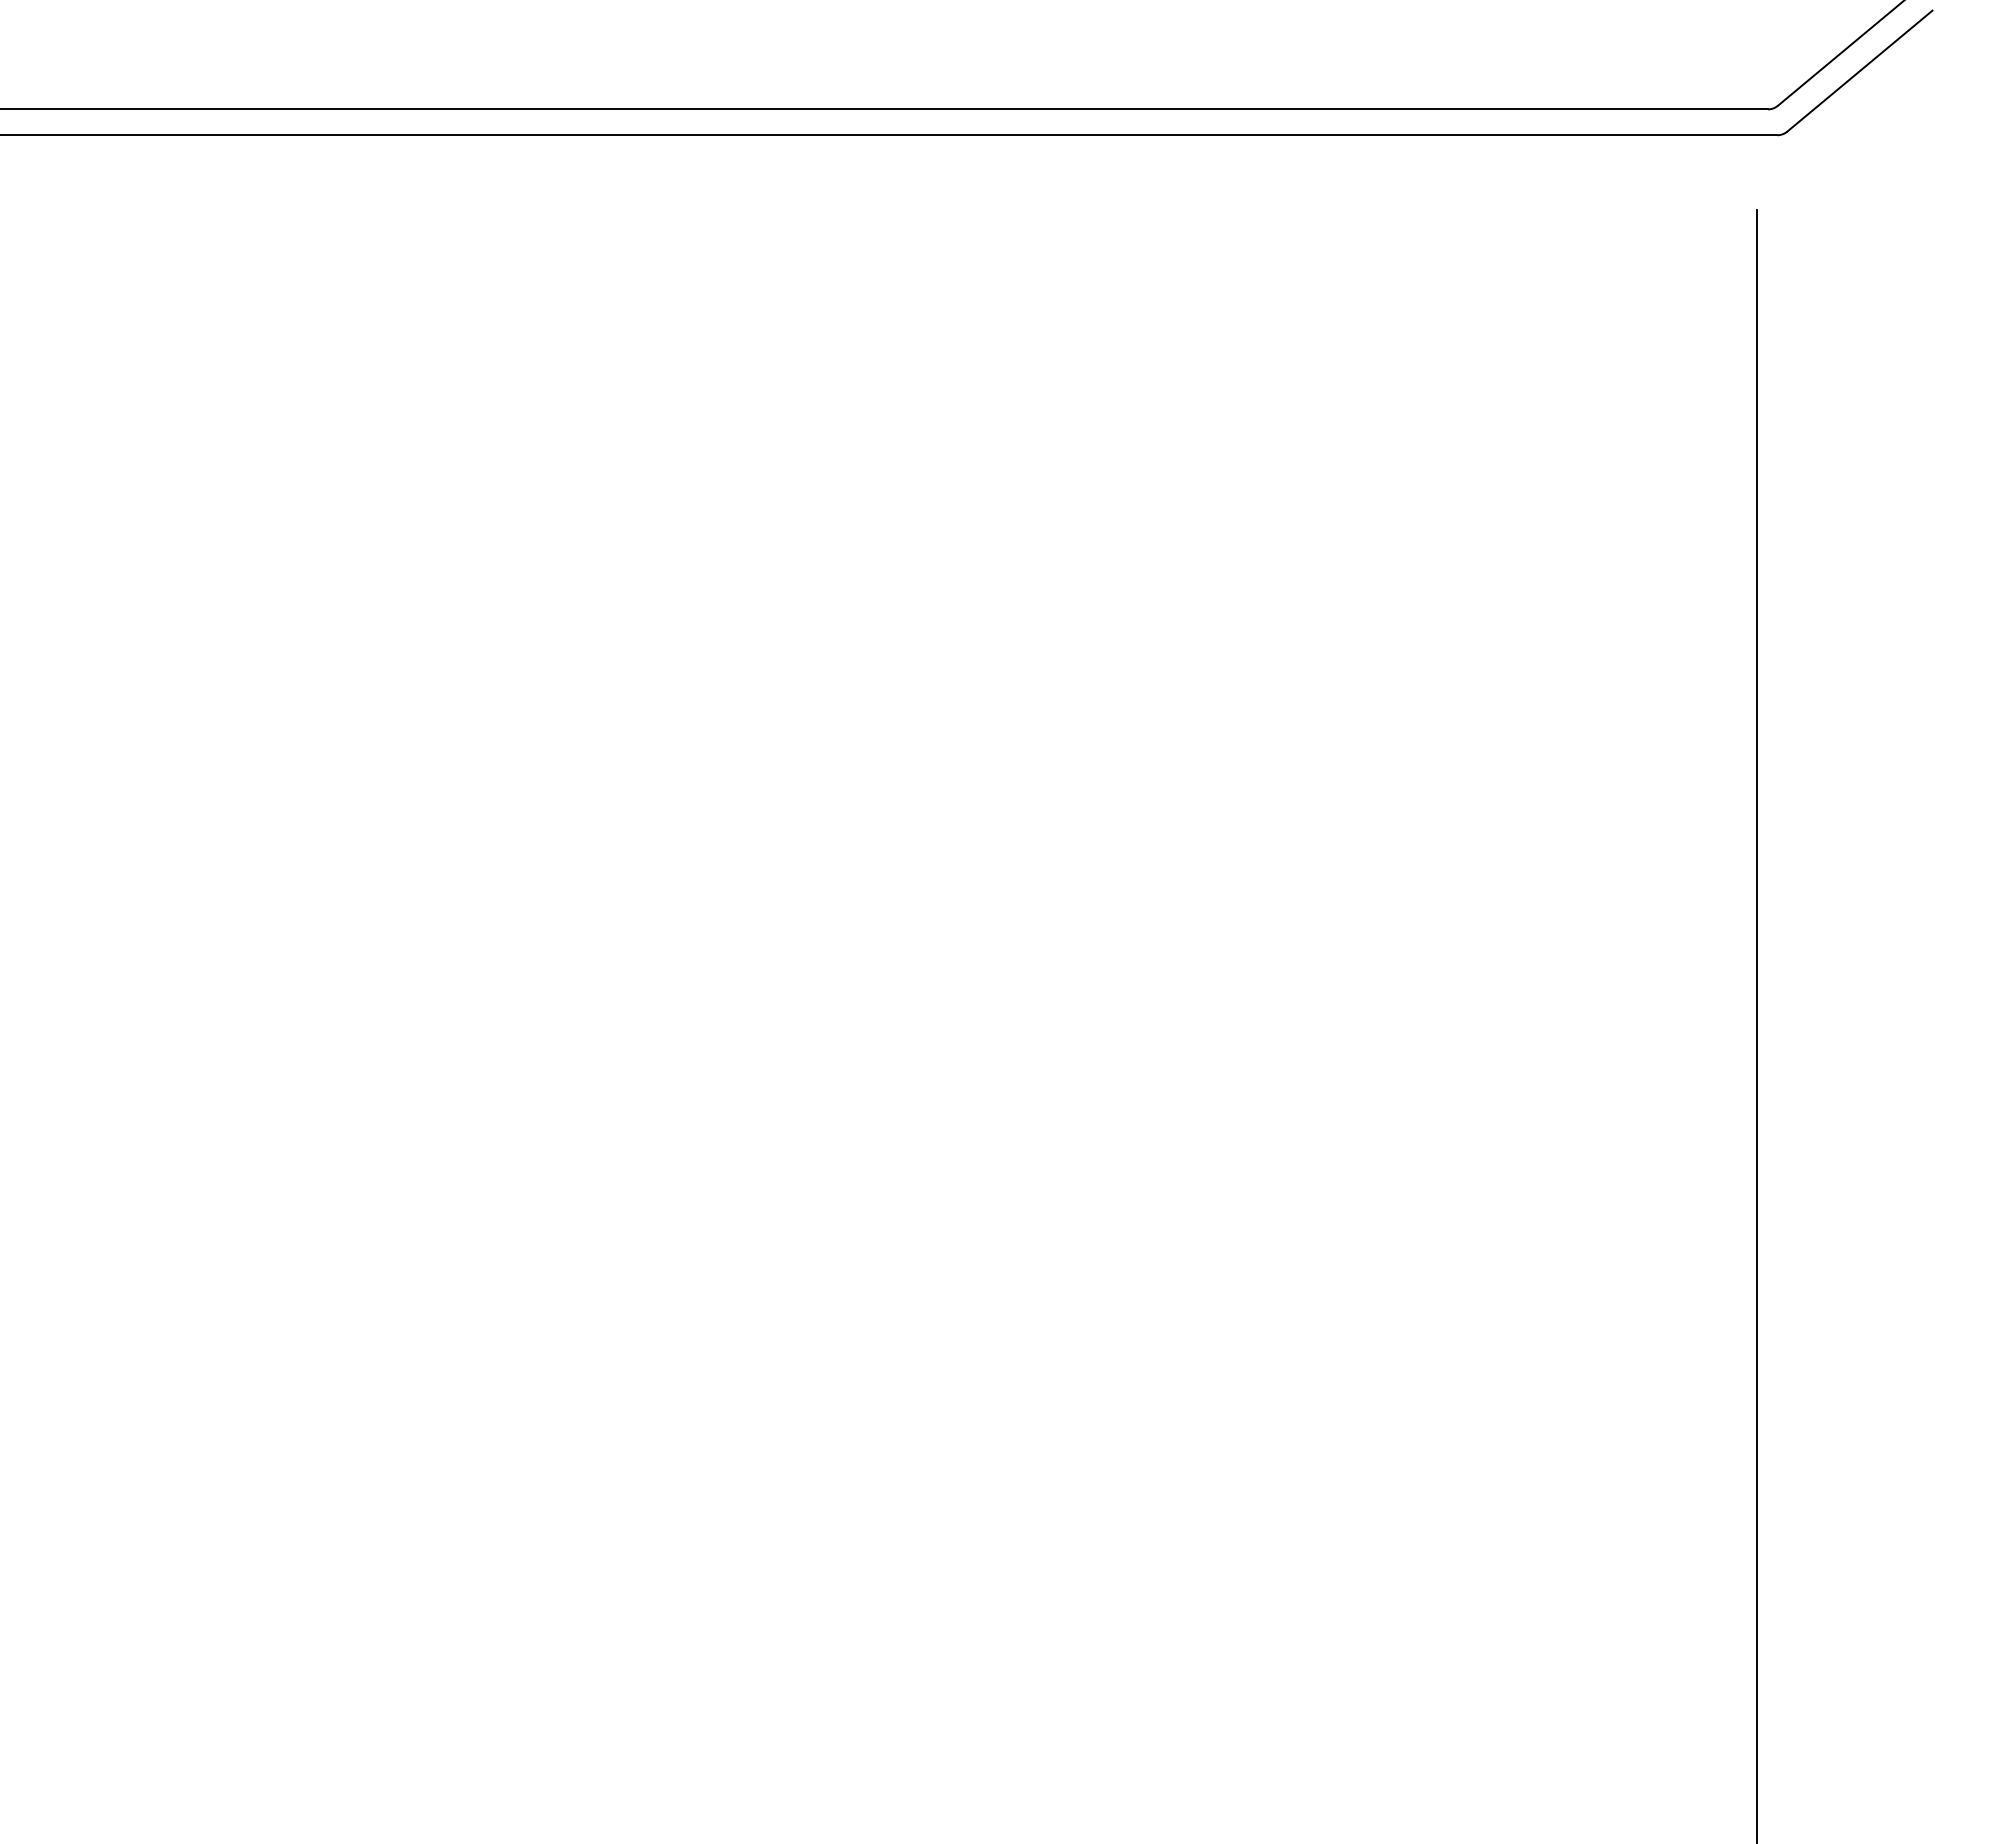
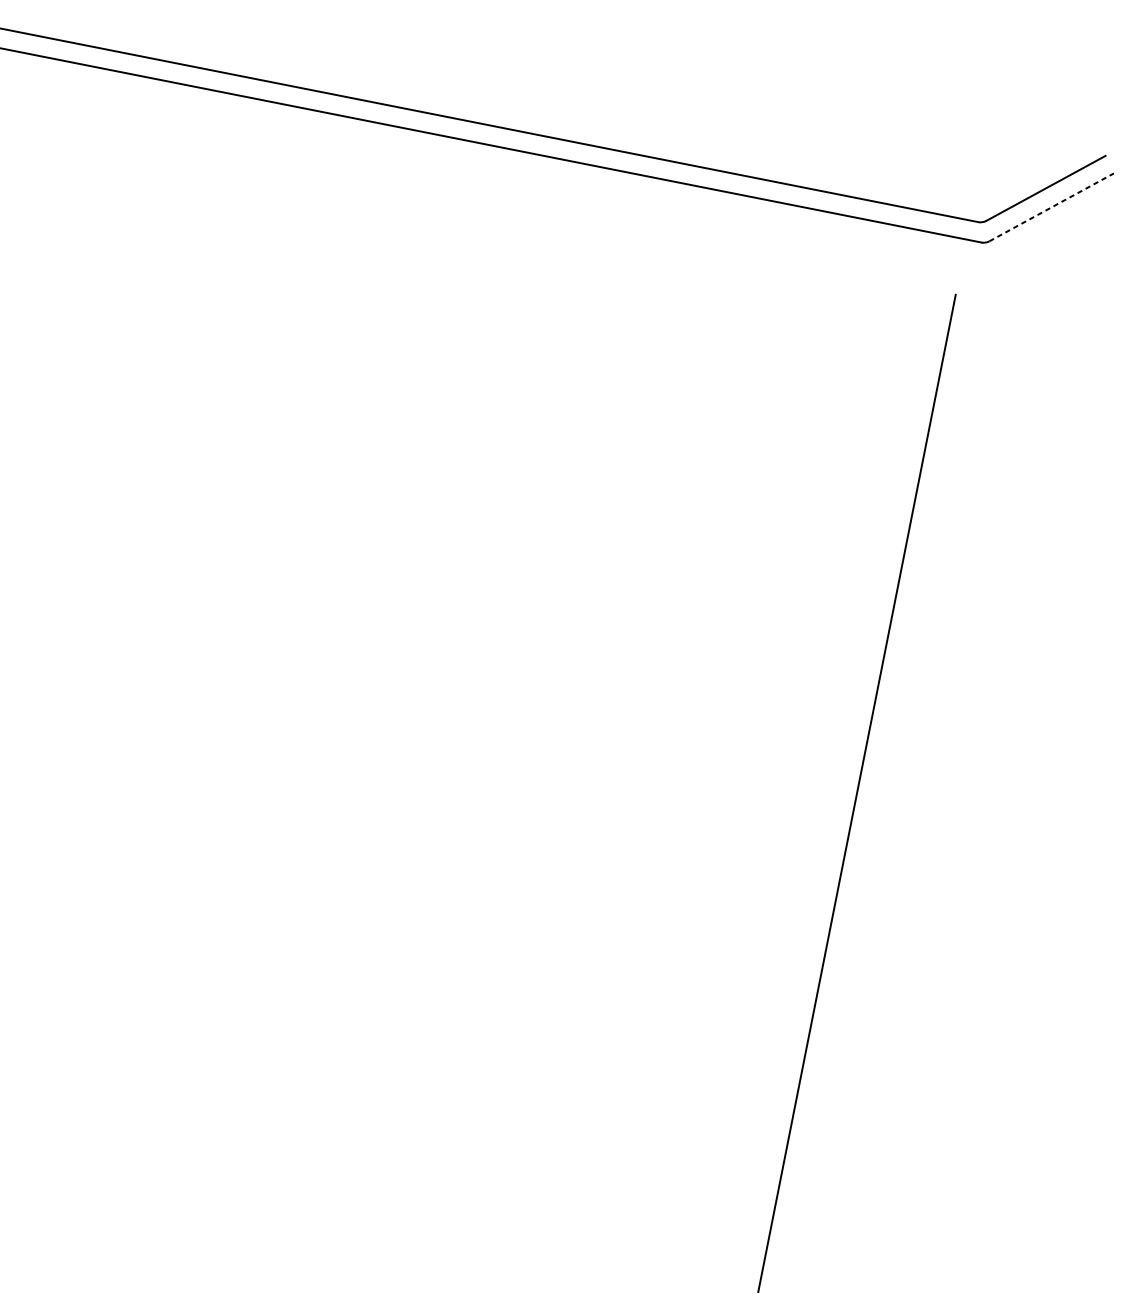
line: (1859, 71) -> (1051, 207), solid -> dashed

